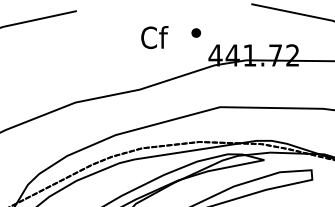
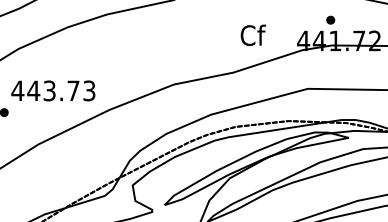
part: (196, 32) -> (330, 19), moved
text: (153, 36) -> (252, 34), moved

